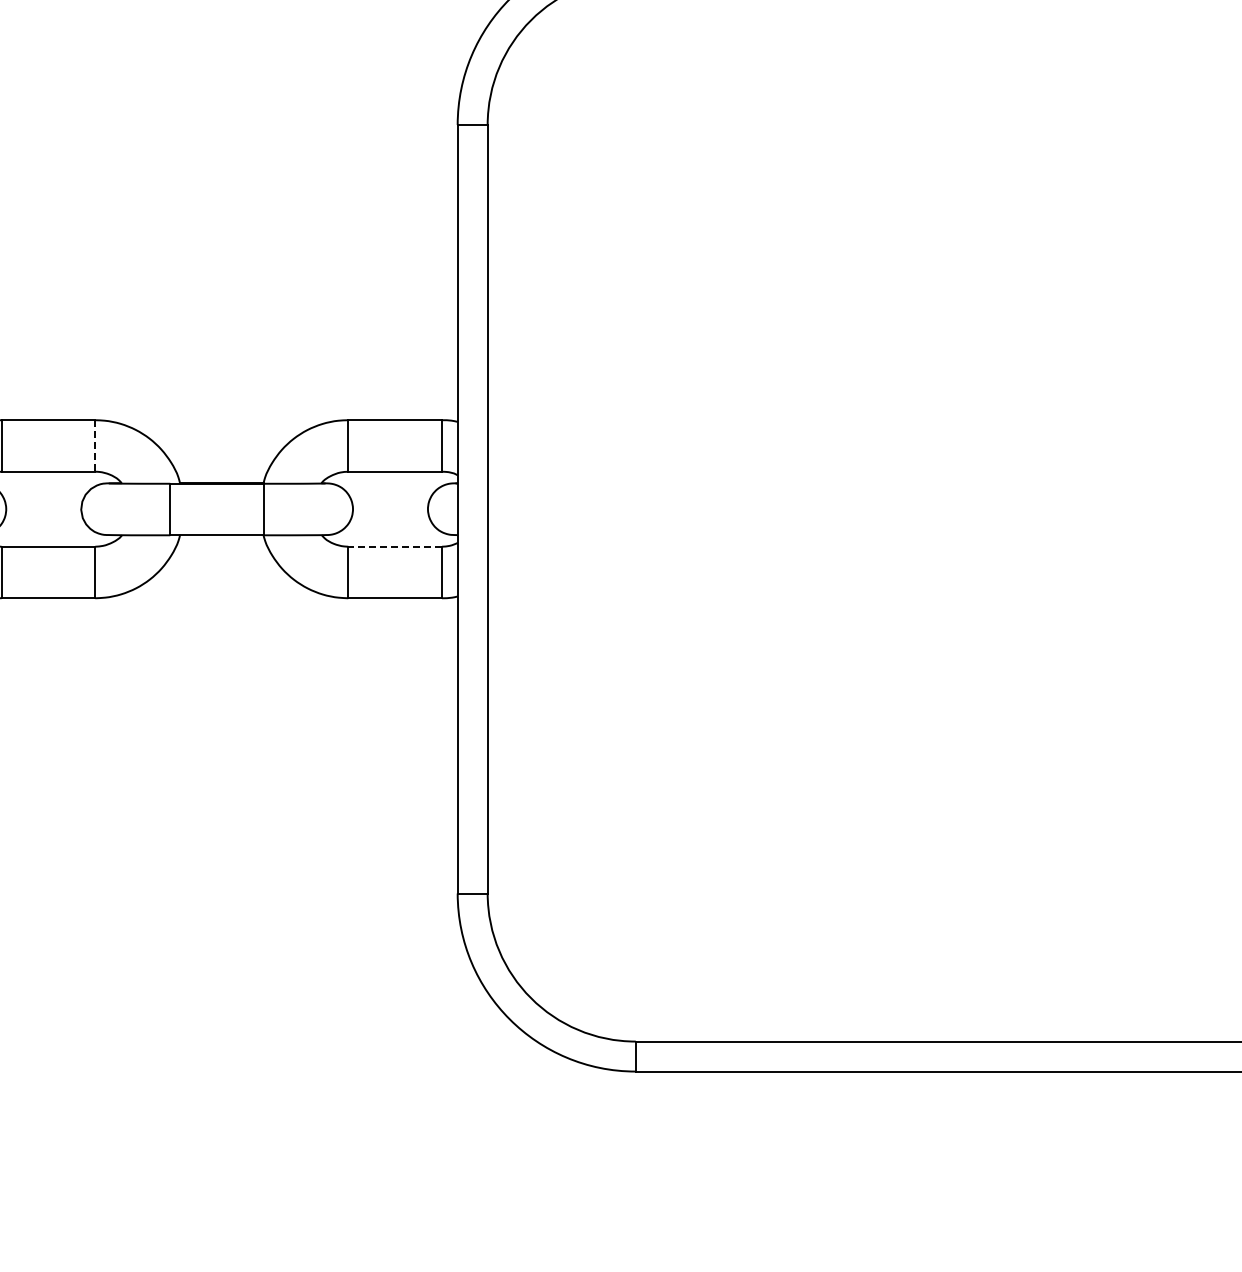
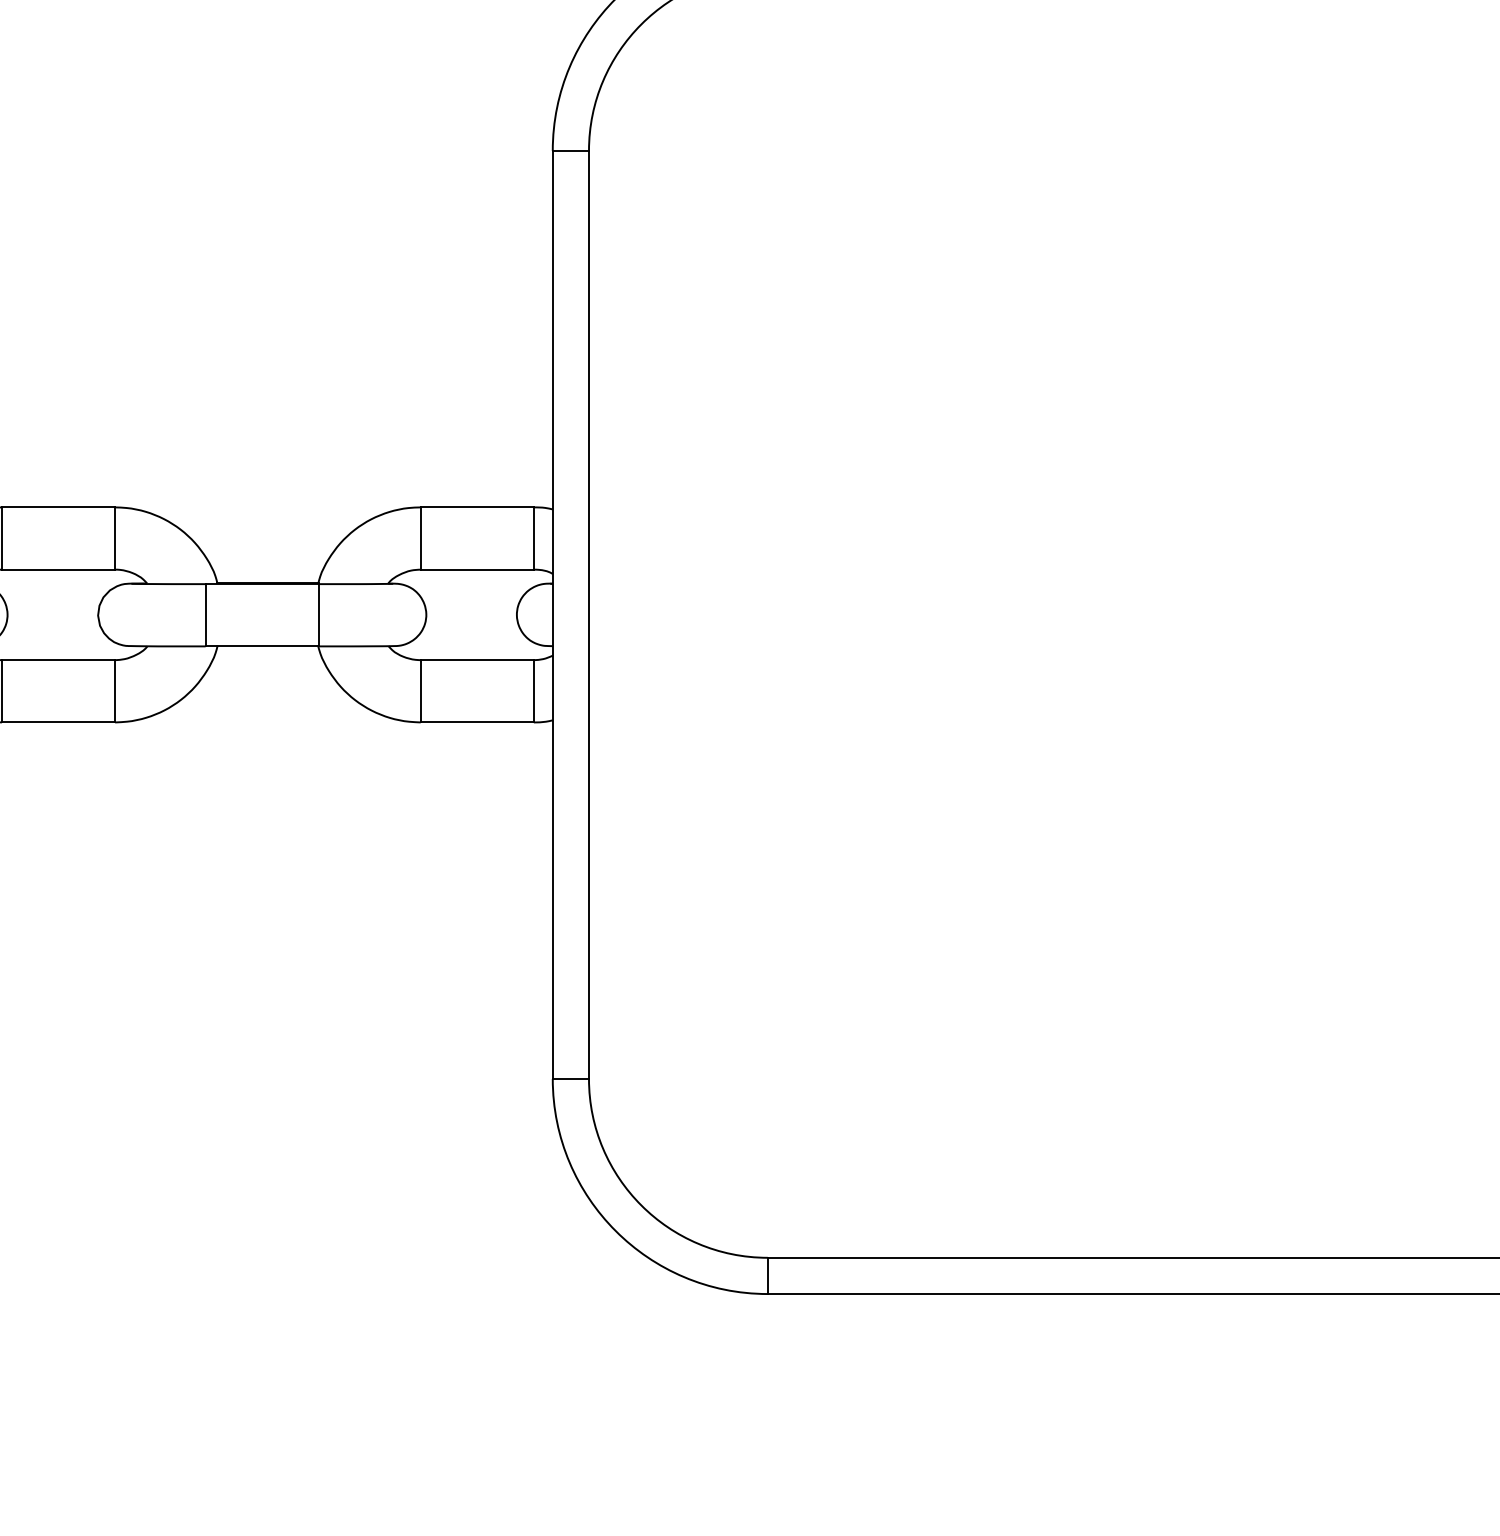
line: (95, 445) -> (115, 537), dashed -> solid
line: (395, 546) -> (477, 659), dashed -> solid

